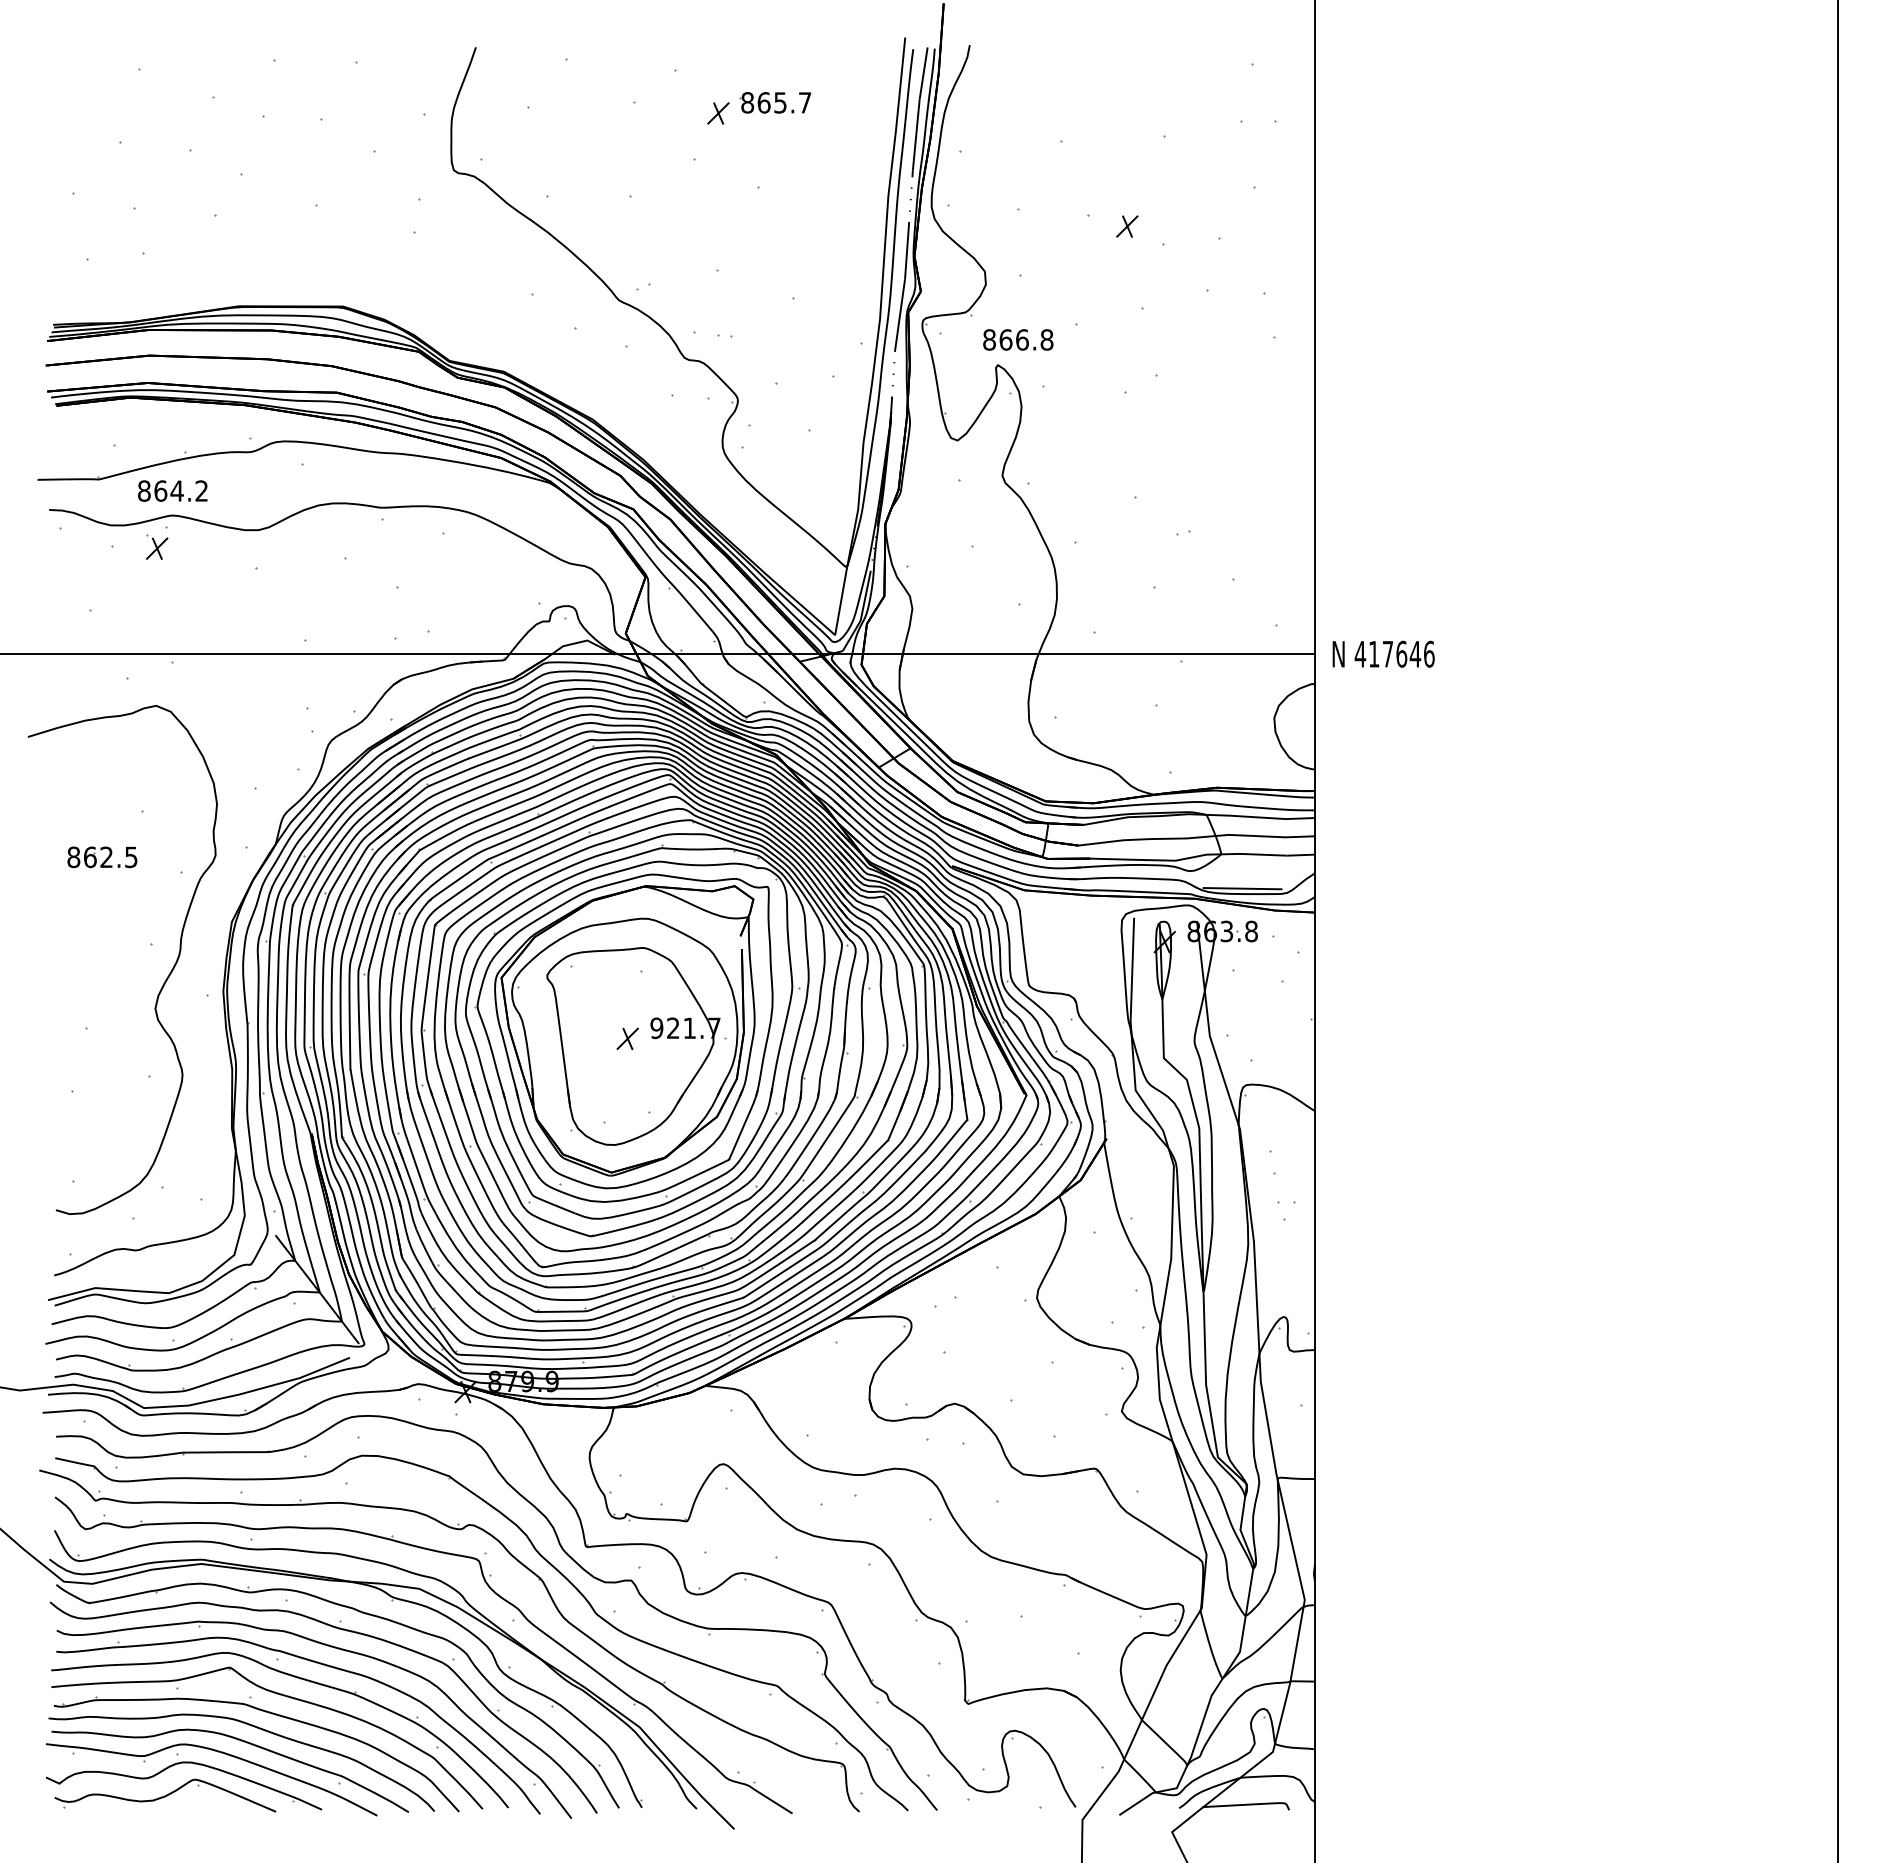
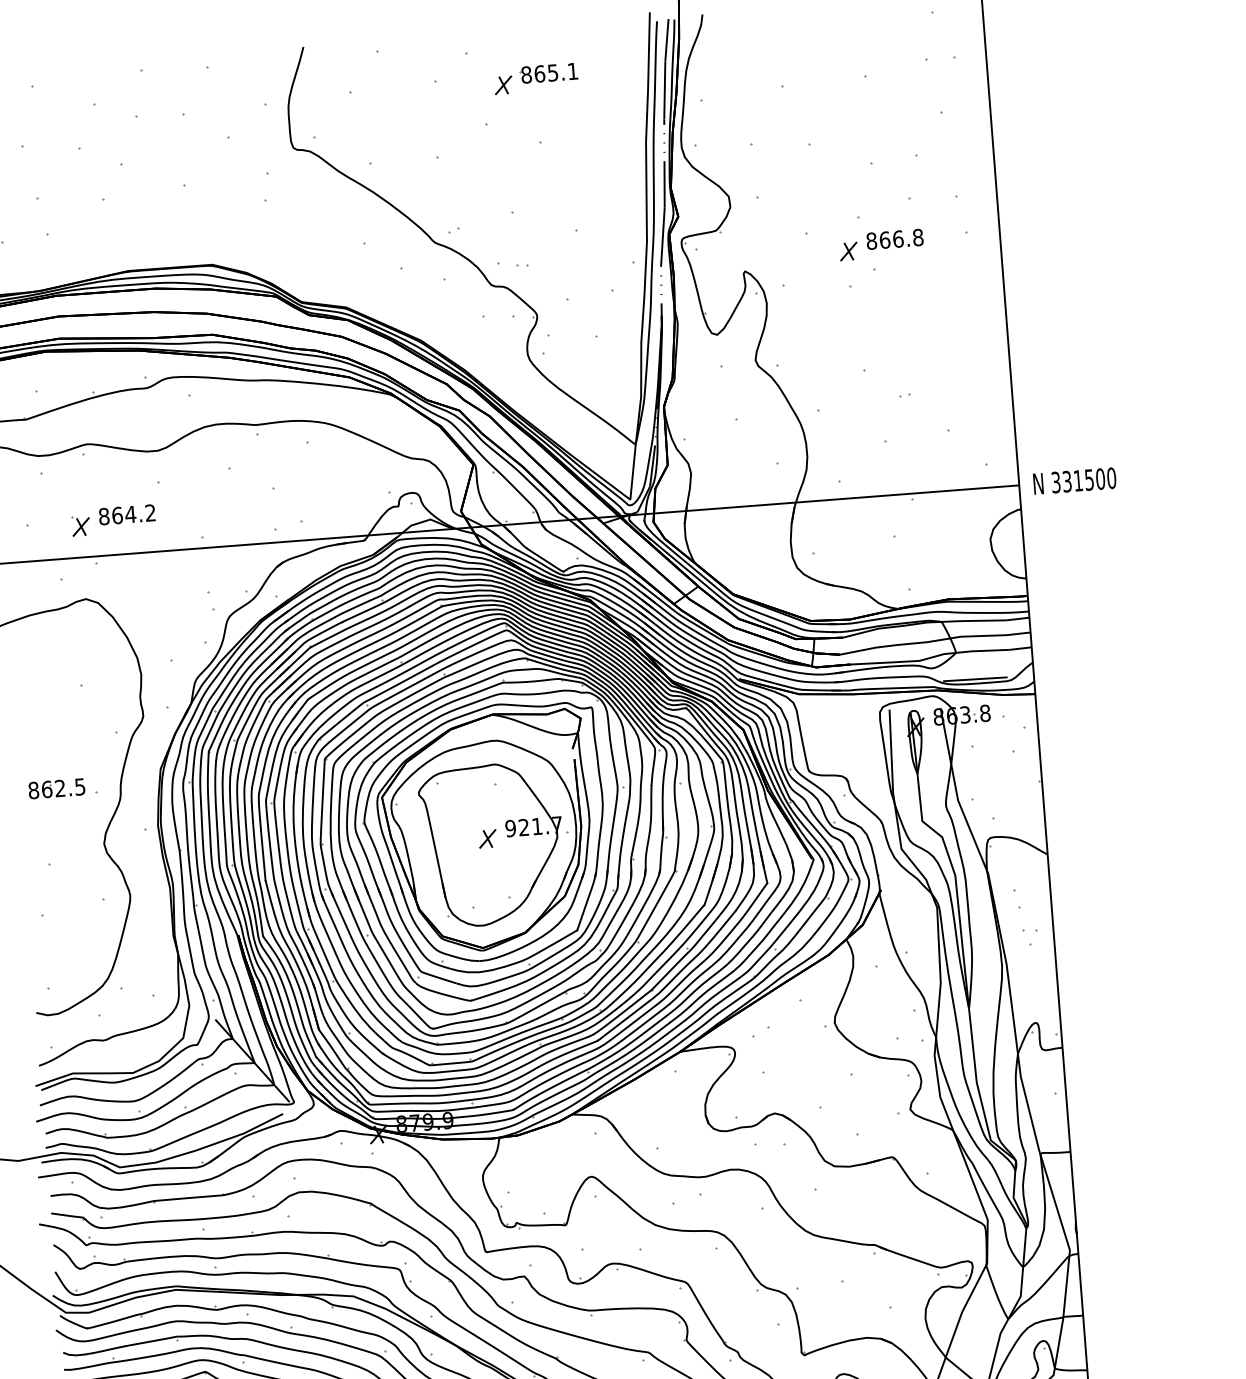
text: (805, 102) -> (573, 71), 865.7 -> 865.1
part: (1127, 226) -> (848, 251), moved
text: (1018, 339) -> (895, 239), moved
text: (172, 490) -> (126, 514), moved
part: (157, 546) -> (81, 525), moved
text: (1394, 653) -> (1083, 479), 417646 -> 331500
part: (102, 857) -> (56, 788), moved

